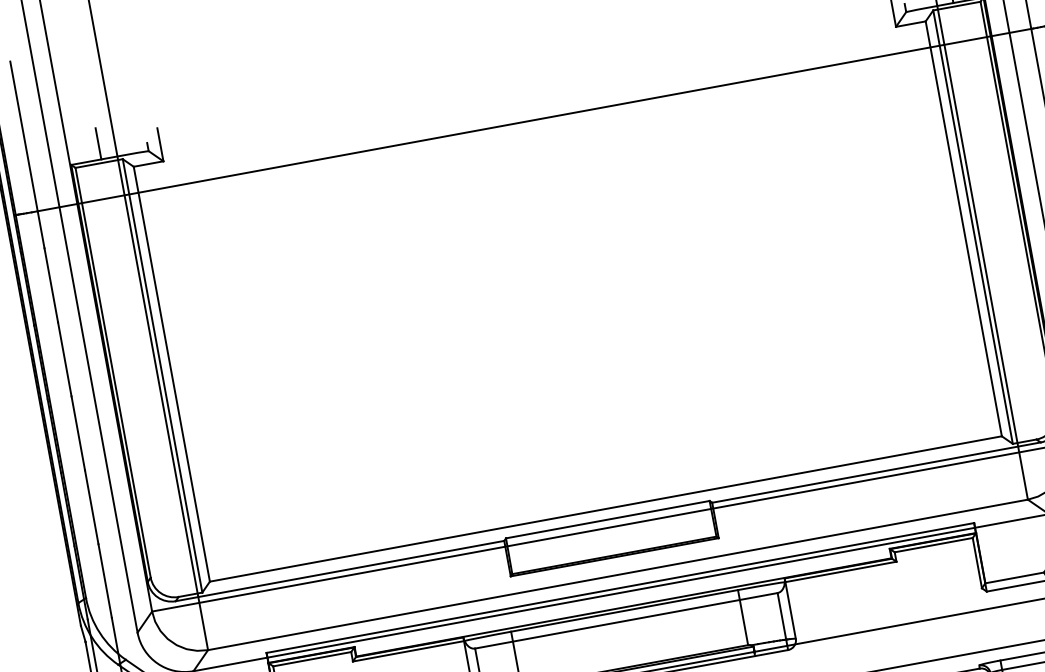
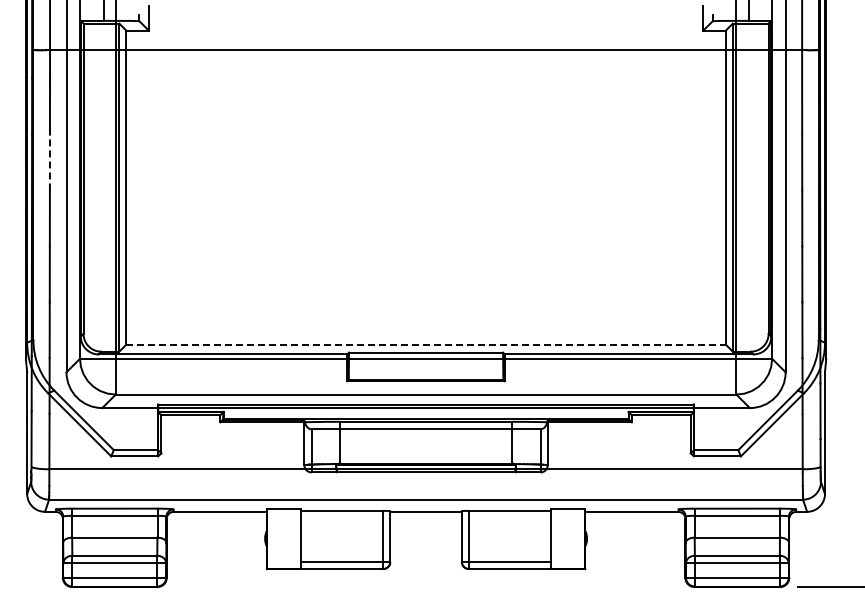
line: (63, 358) -> (49, 161), solid -> dashed
line: (606, 508) -> (426, 344), solid -> dashed

